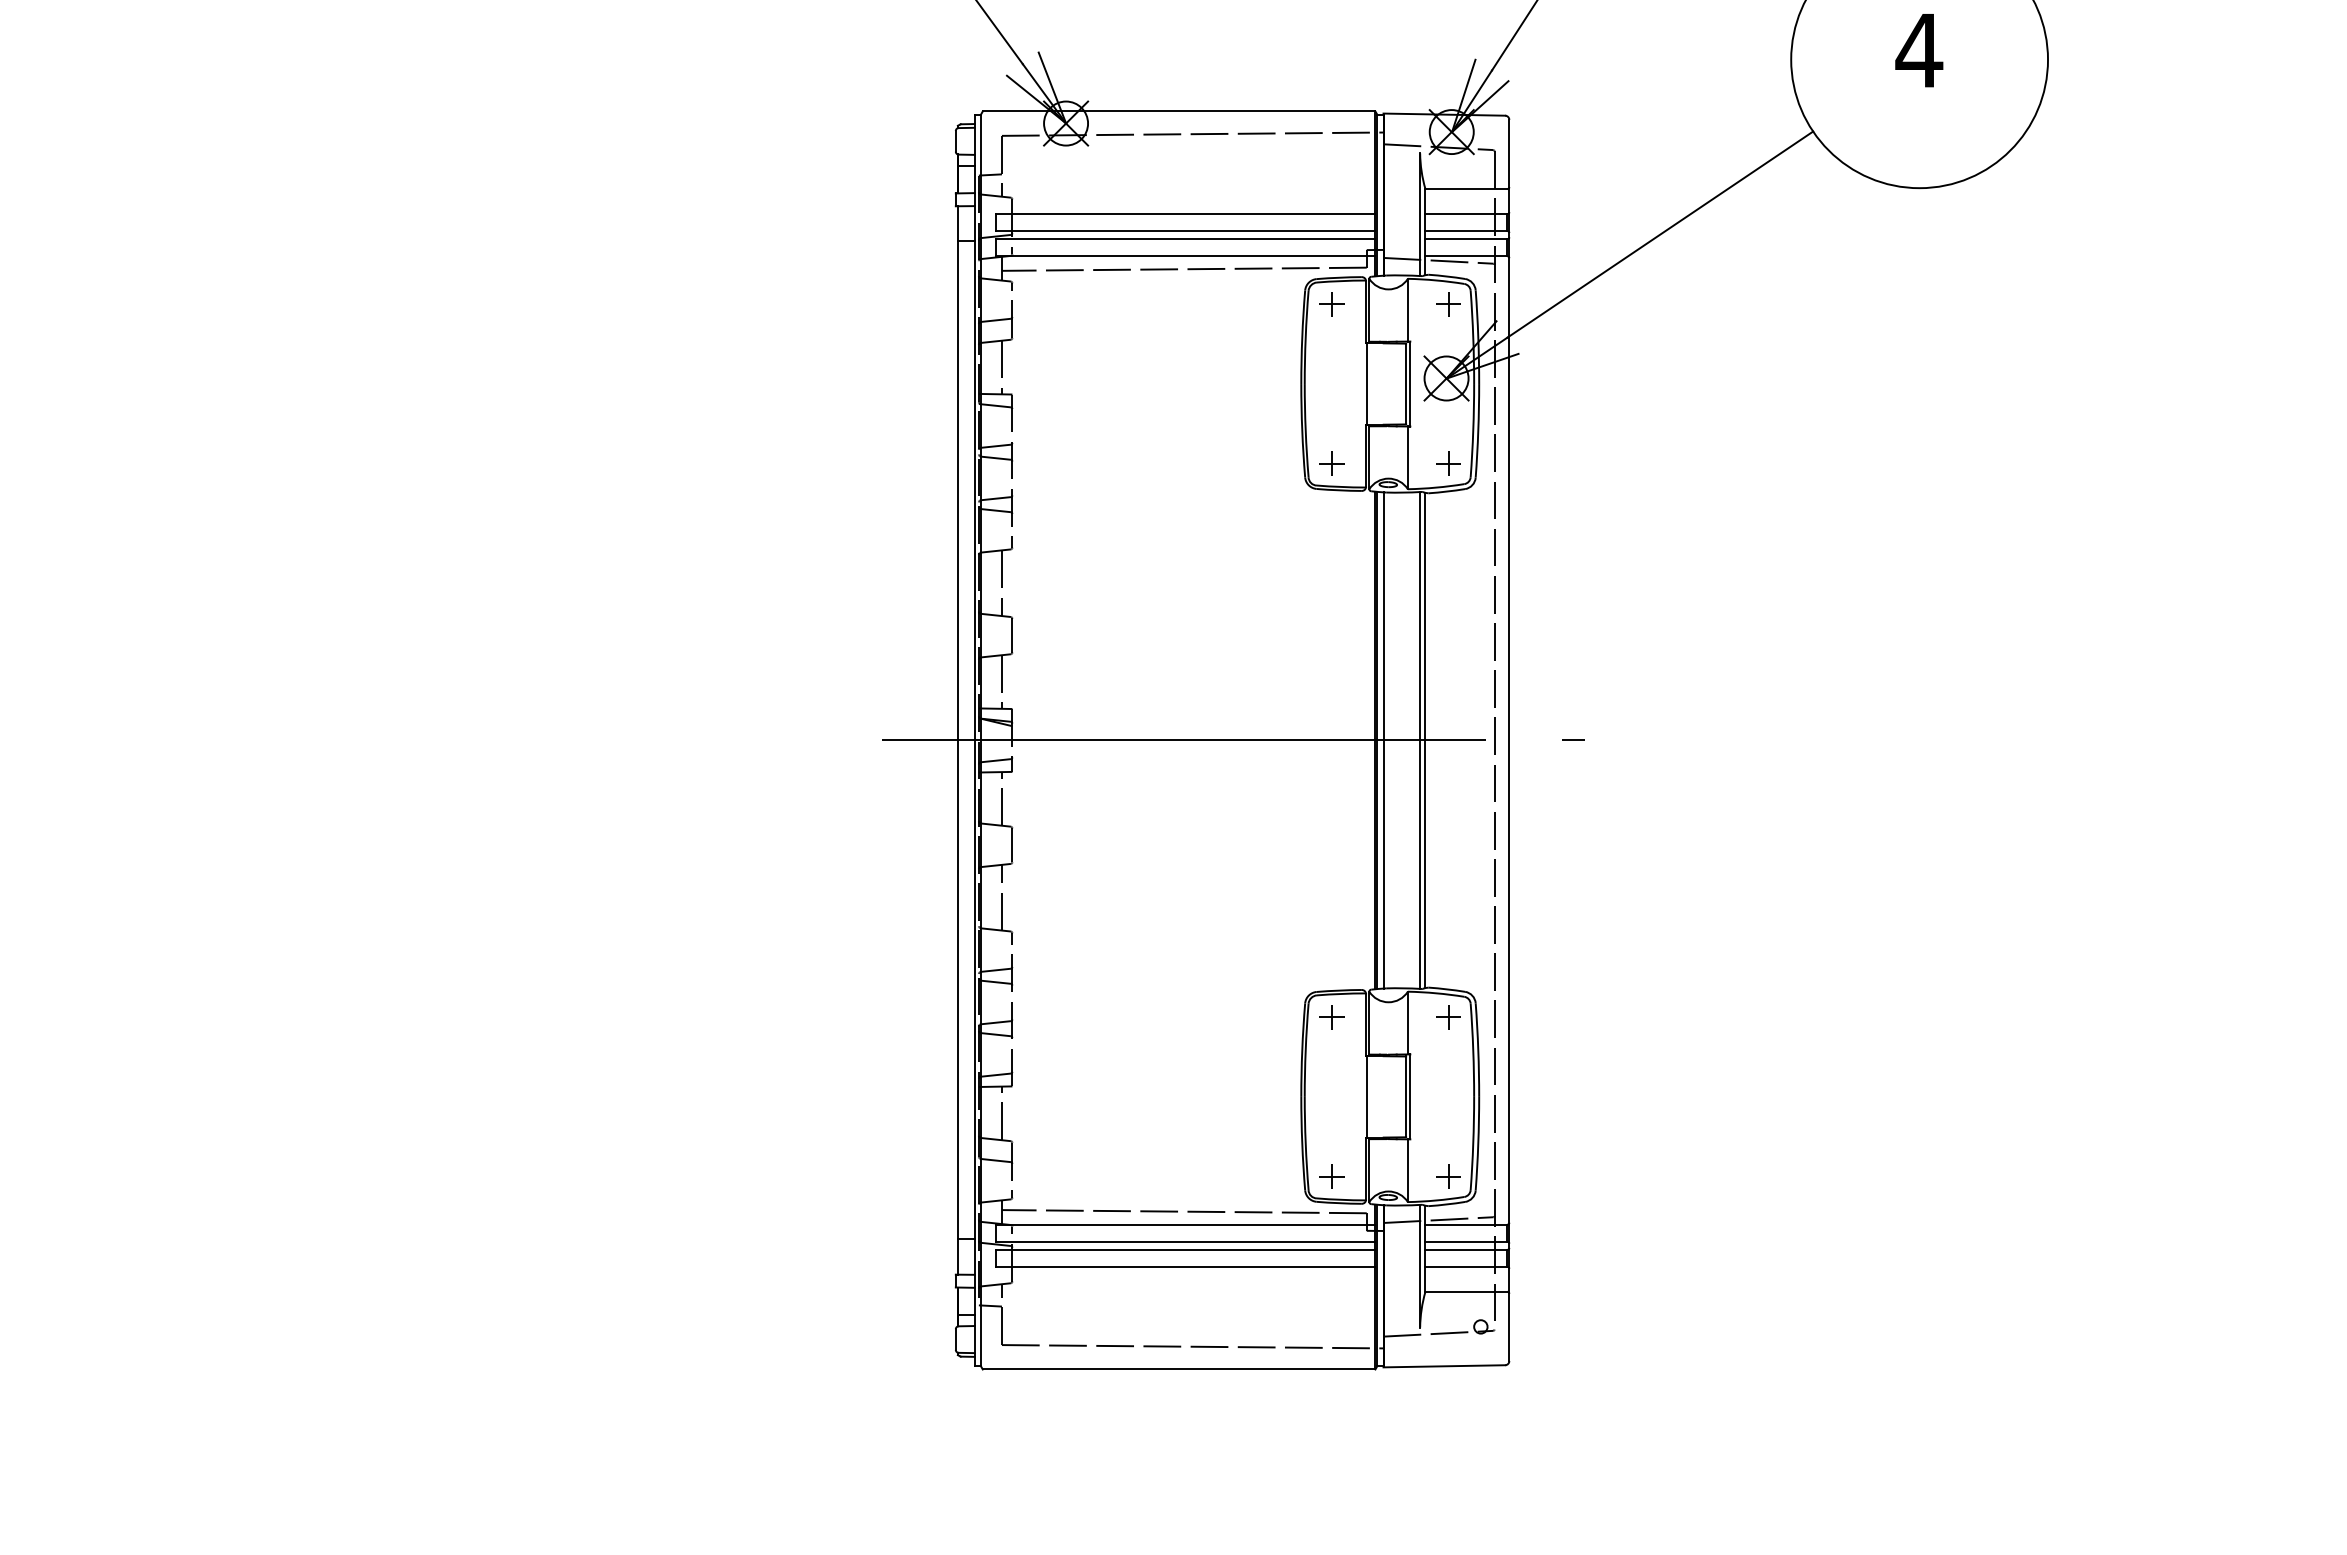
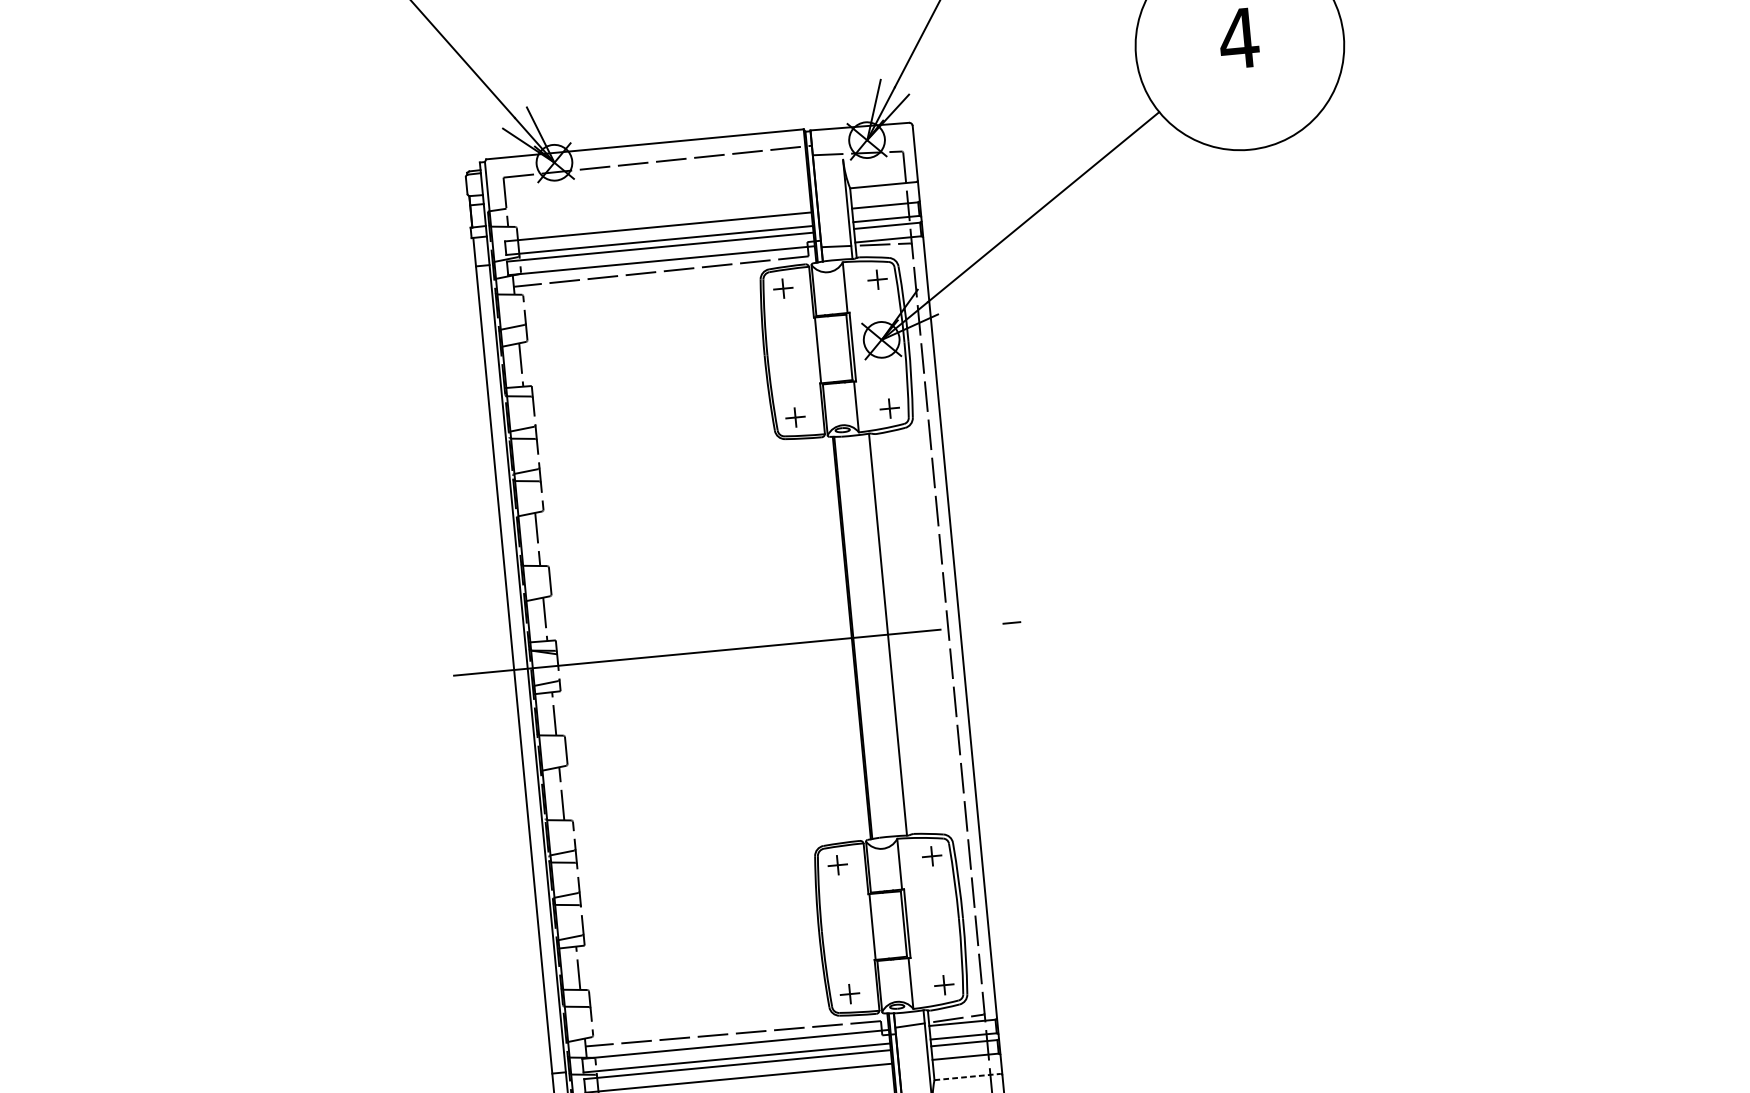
line: (1383, 740) -> (858, 637), removed
line: (1425, 740) -> (892, 634), removed
line: (1466, 1291) -> (967, 1076), solid -> dashed

